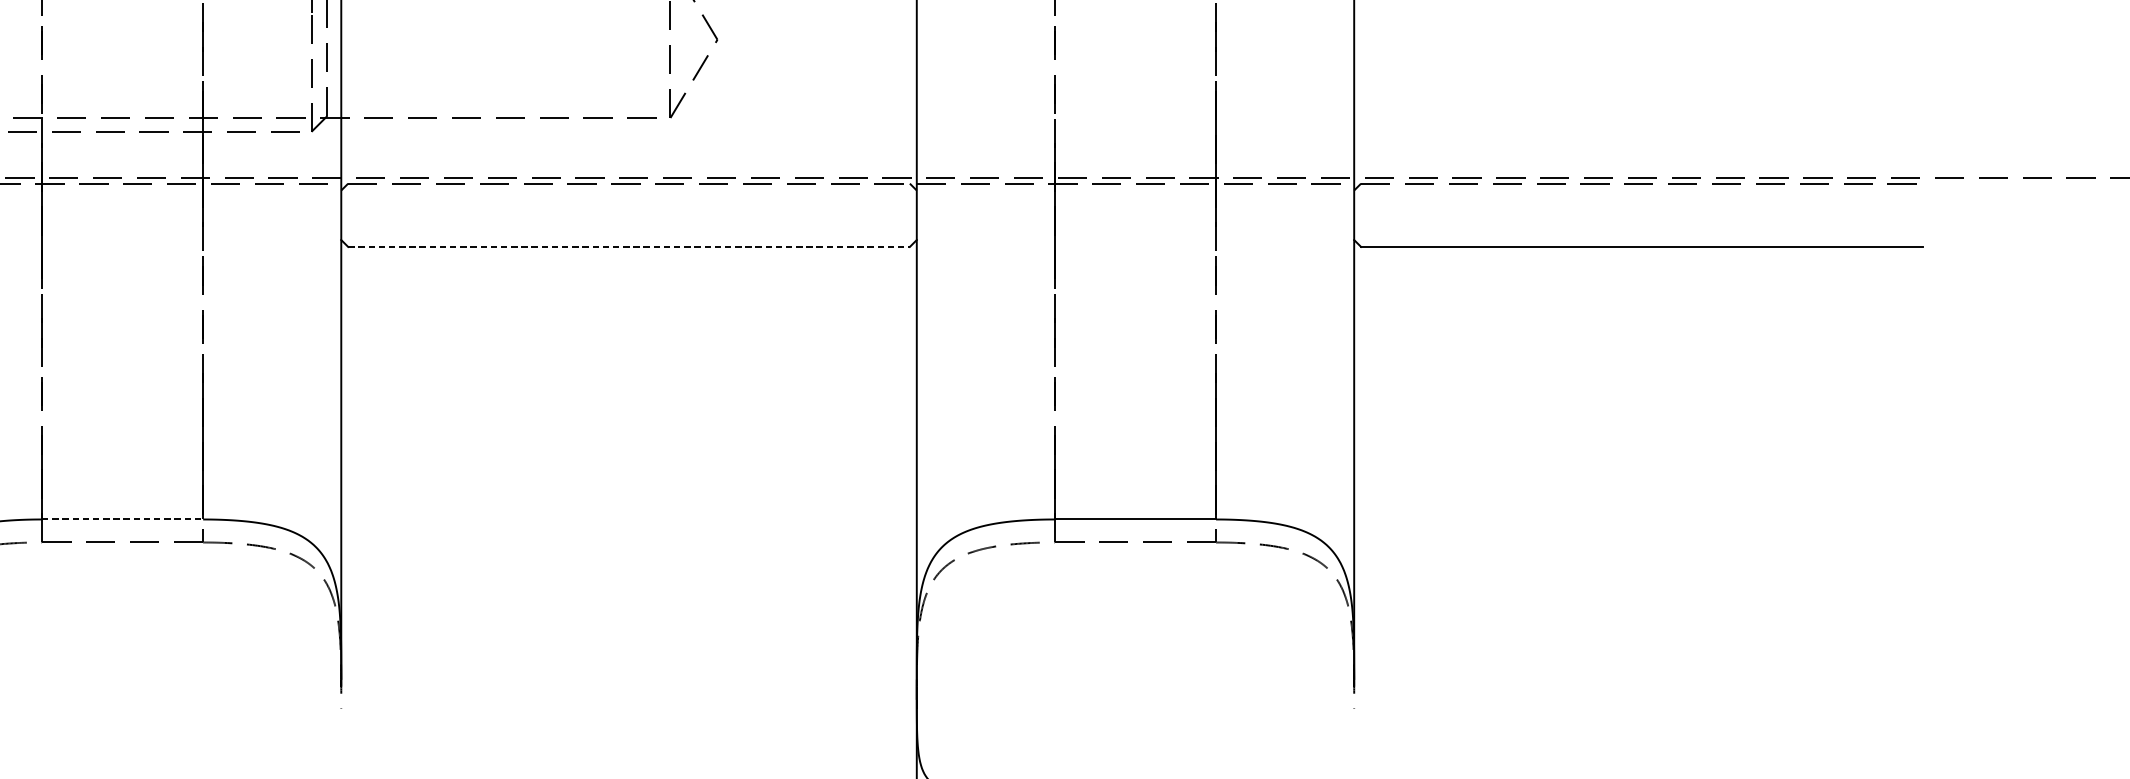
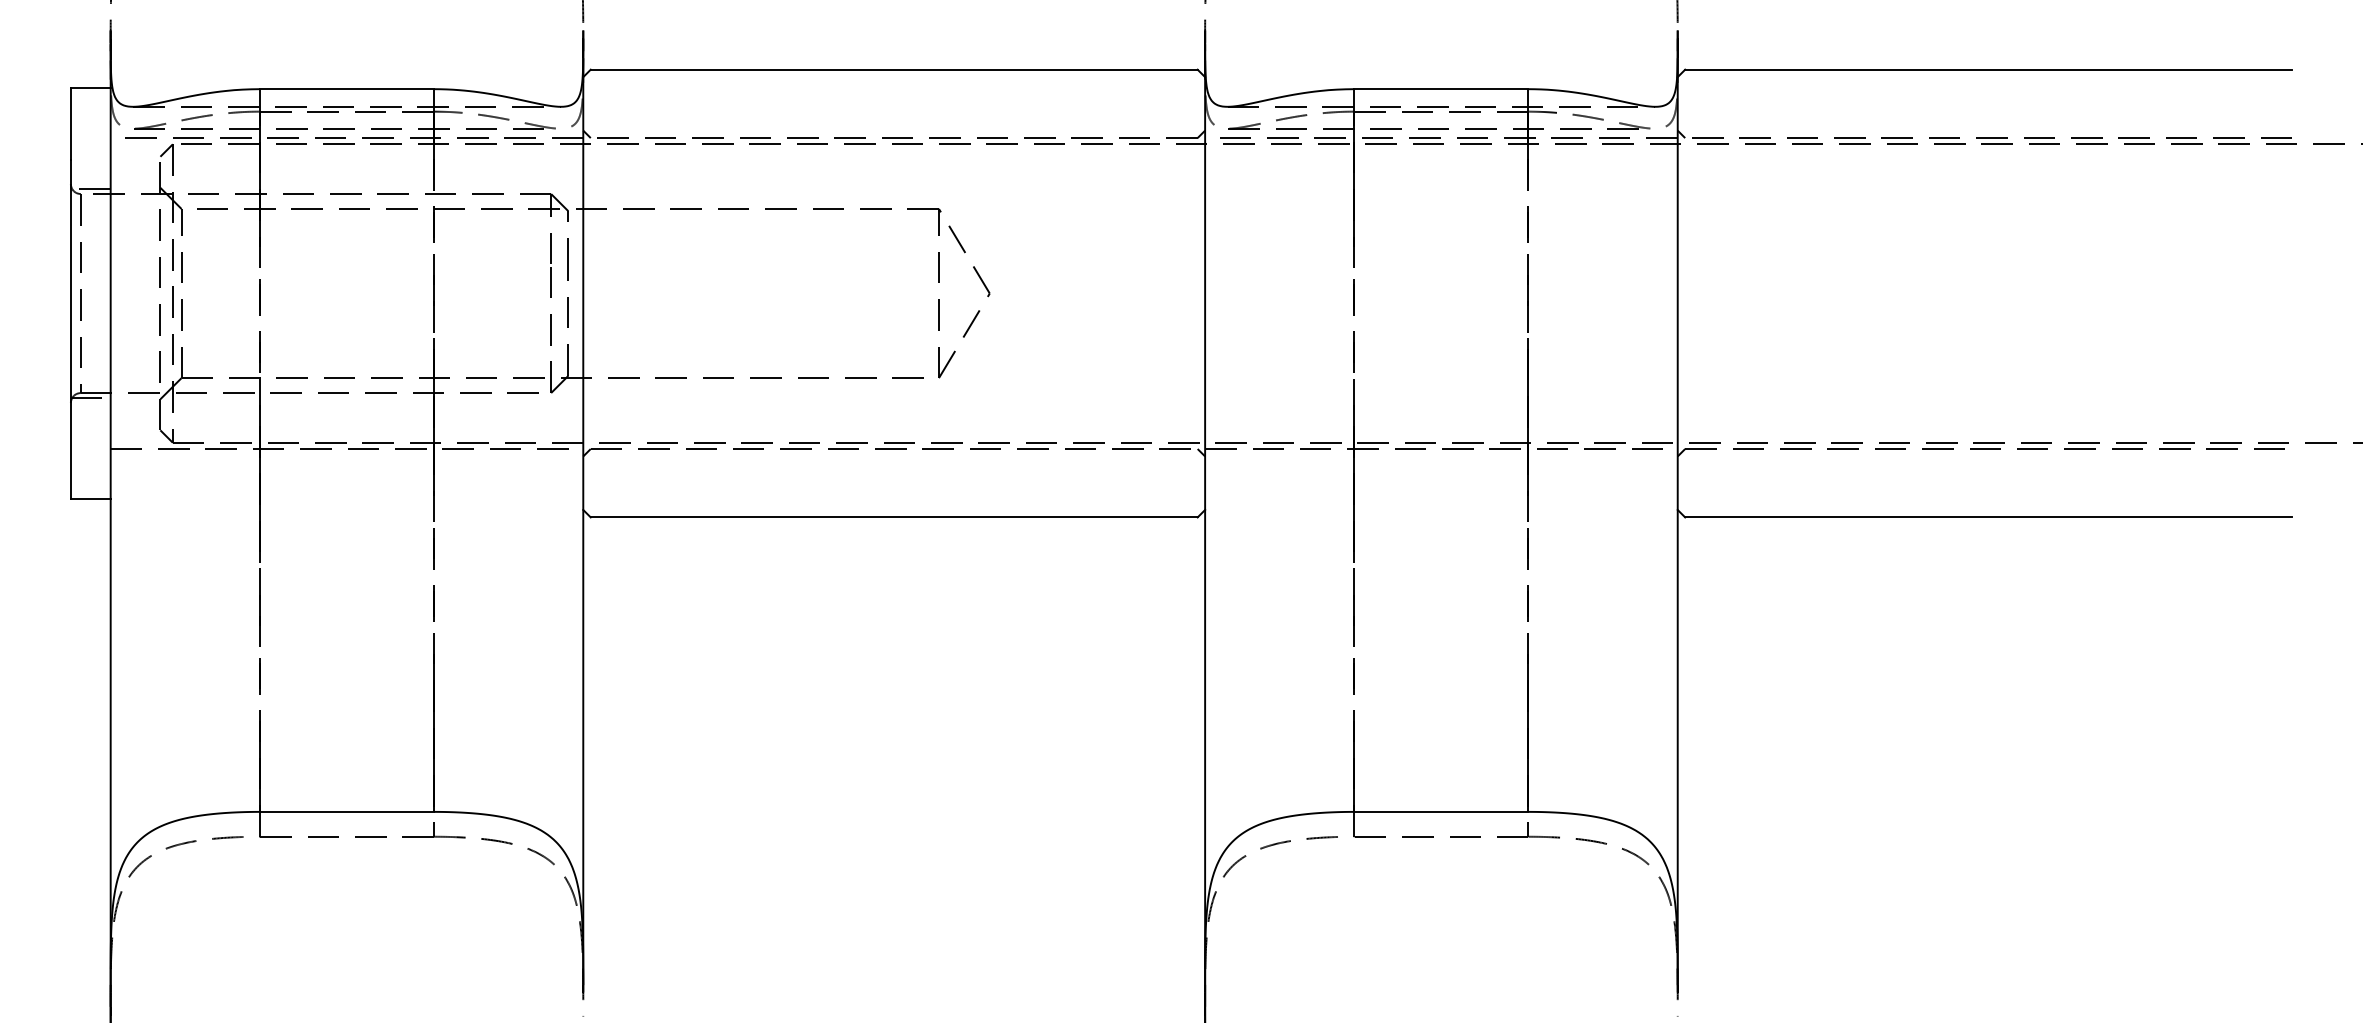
line: (629, 247) -> (894, 517), dashed -> solid
line: (123, 519) -> (347, 811), dashed -> solid

